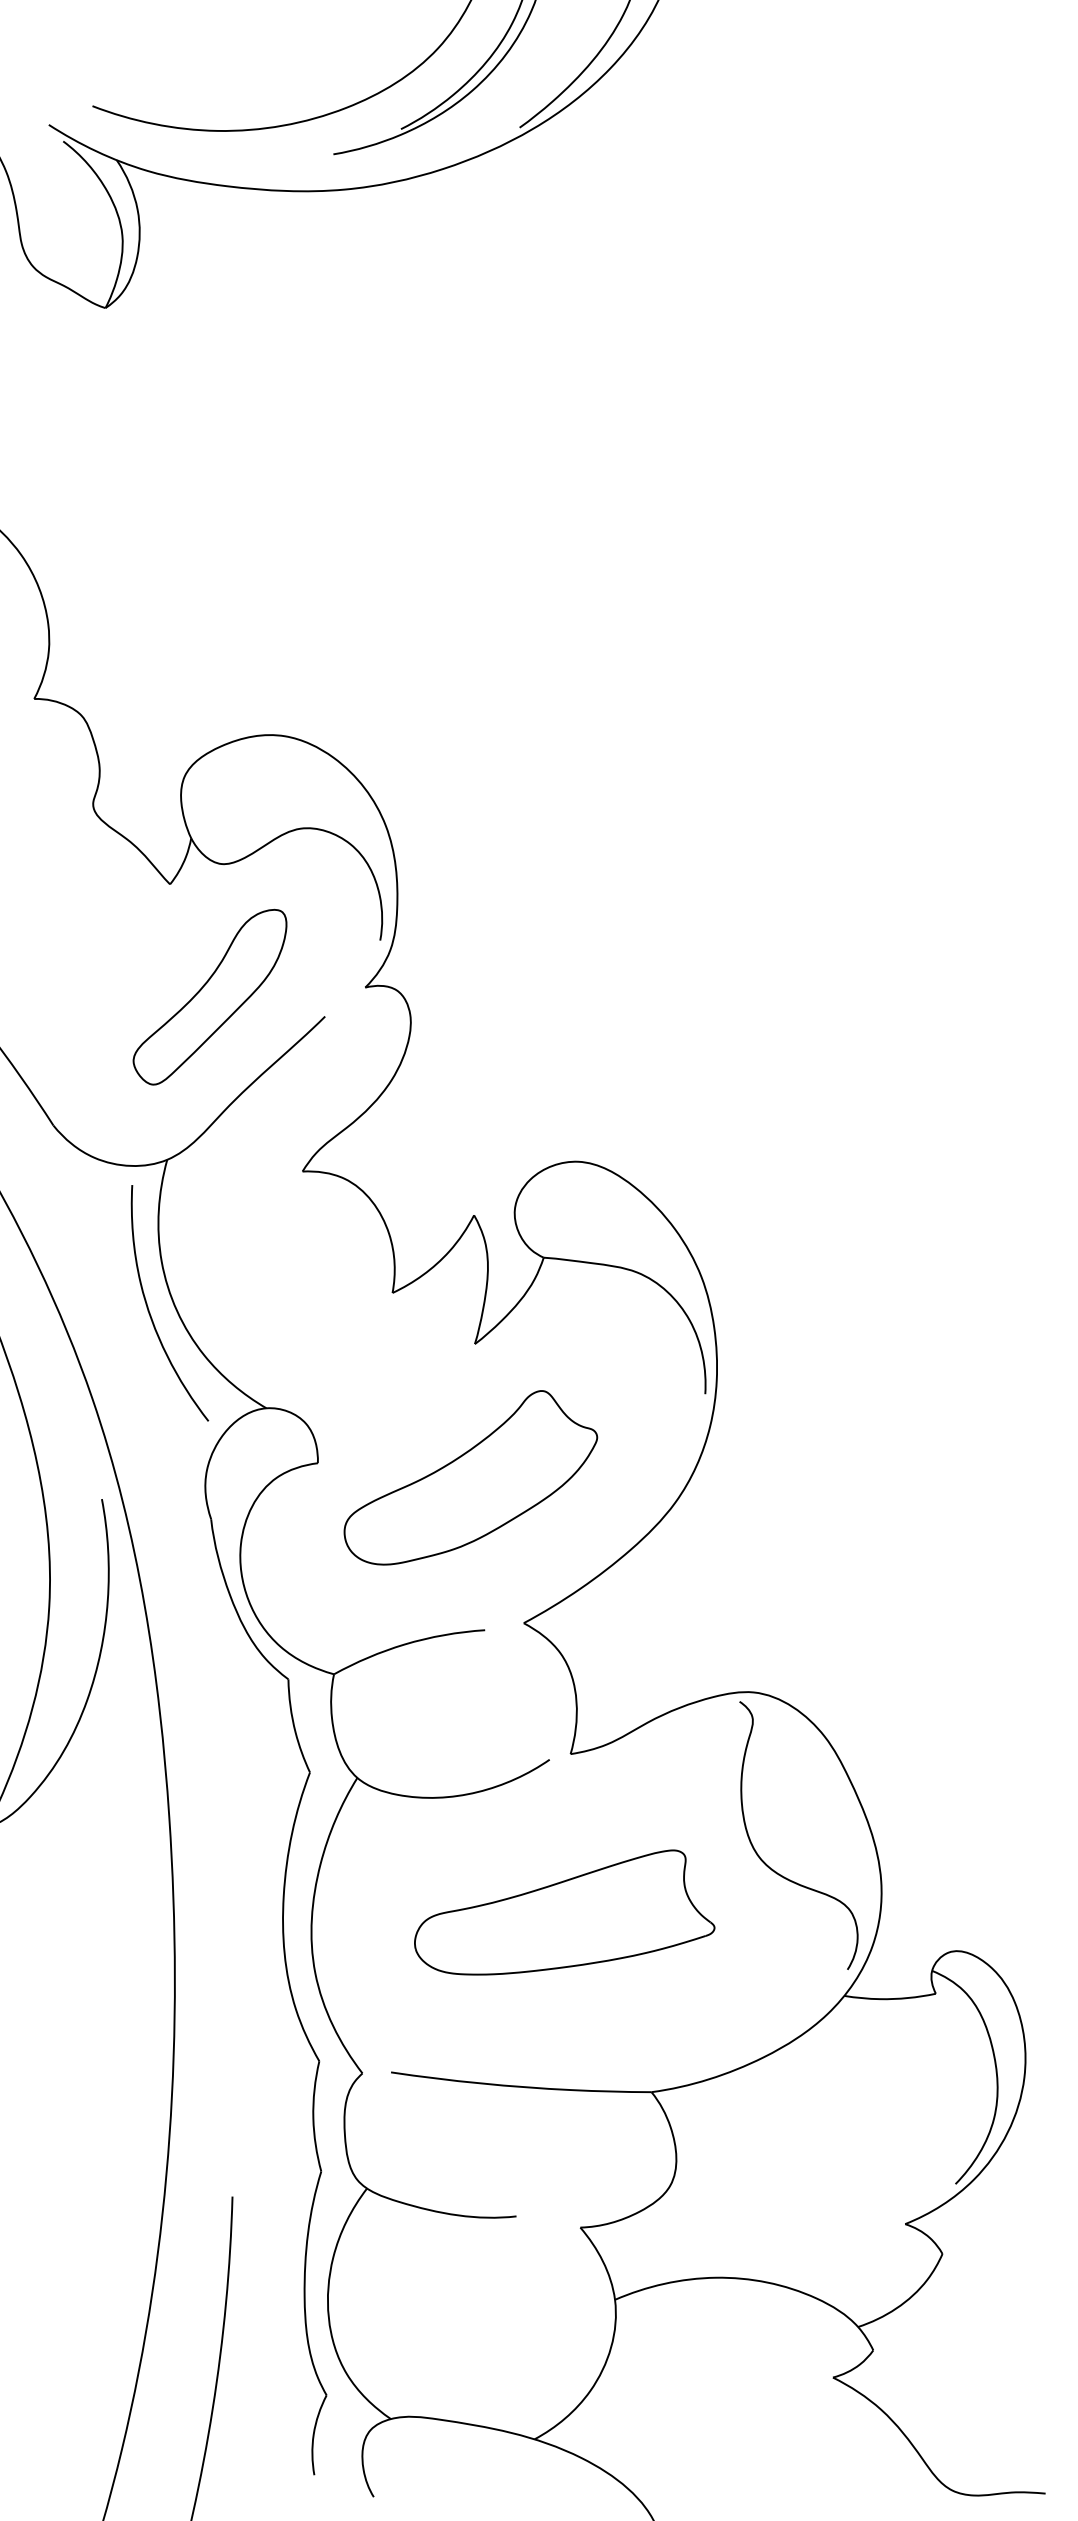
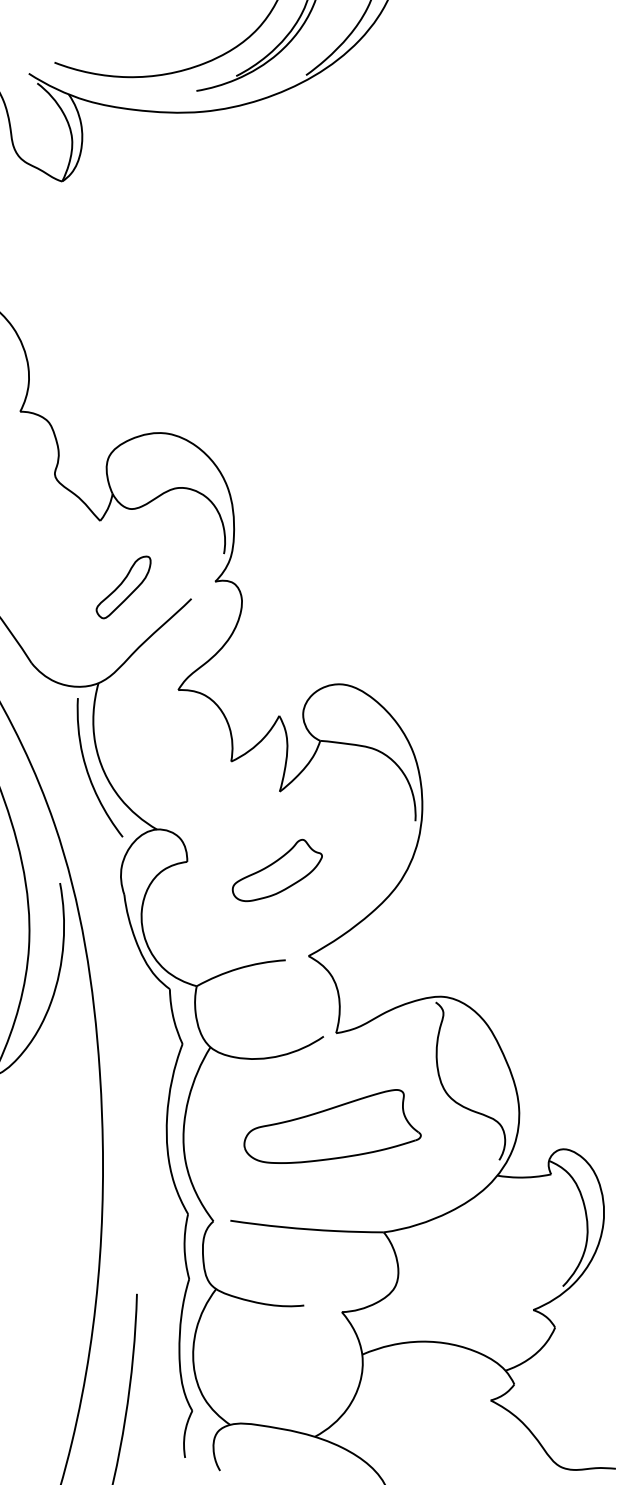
part: (209, 997) -> (123, 587), size x0.6
part: (471, 1477) -> (277, 870), size x0.6

